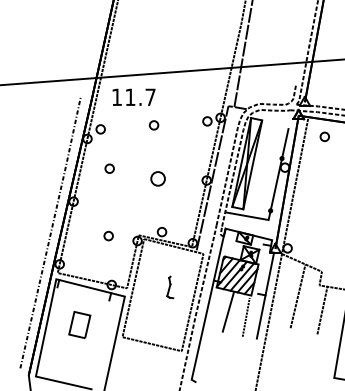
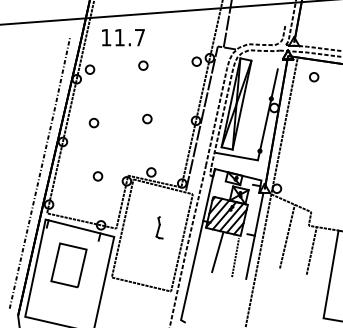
part: (109, 168) -> (93, 122), moved
part: (157, 178) -> (146, 118), size x0.62
part: (79, 324) -> (68, 264), size x1.67

